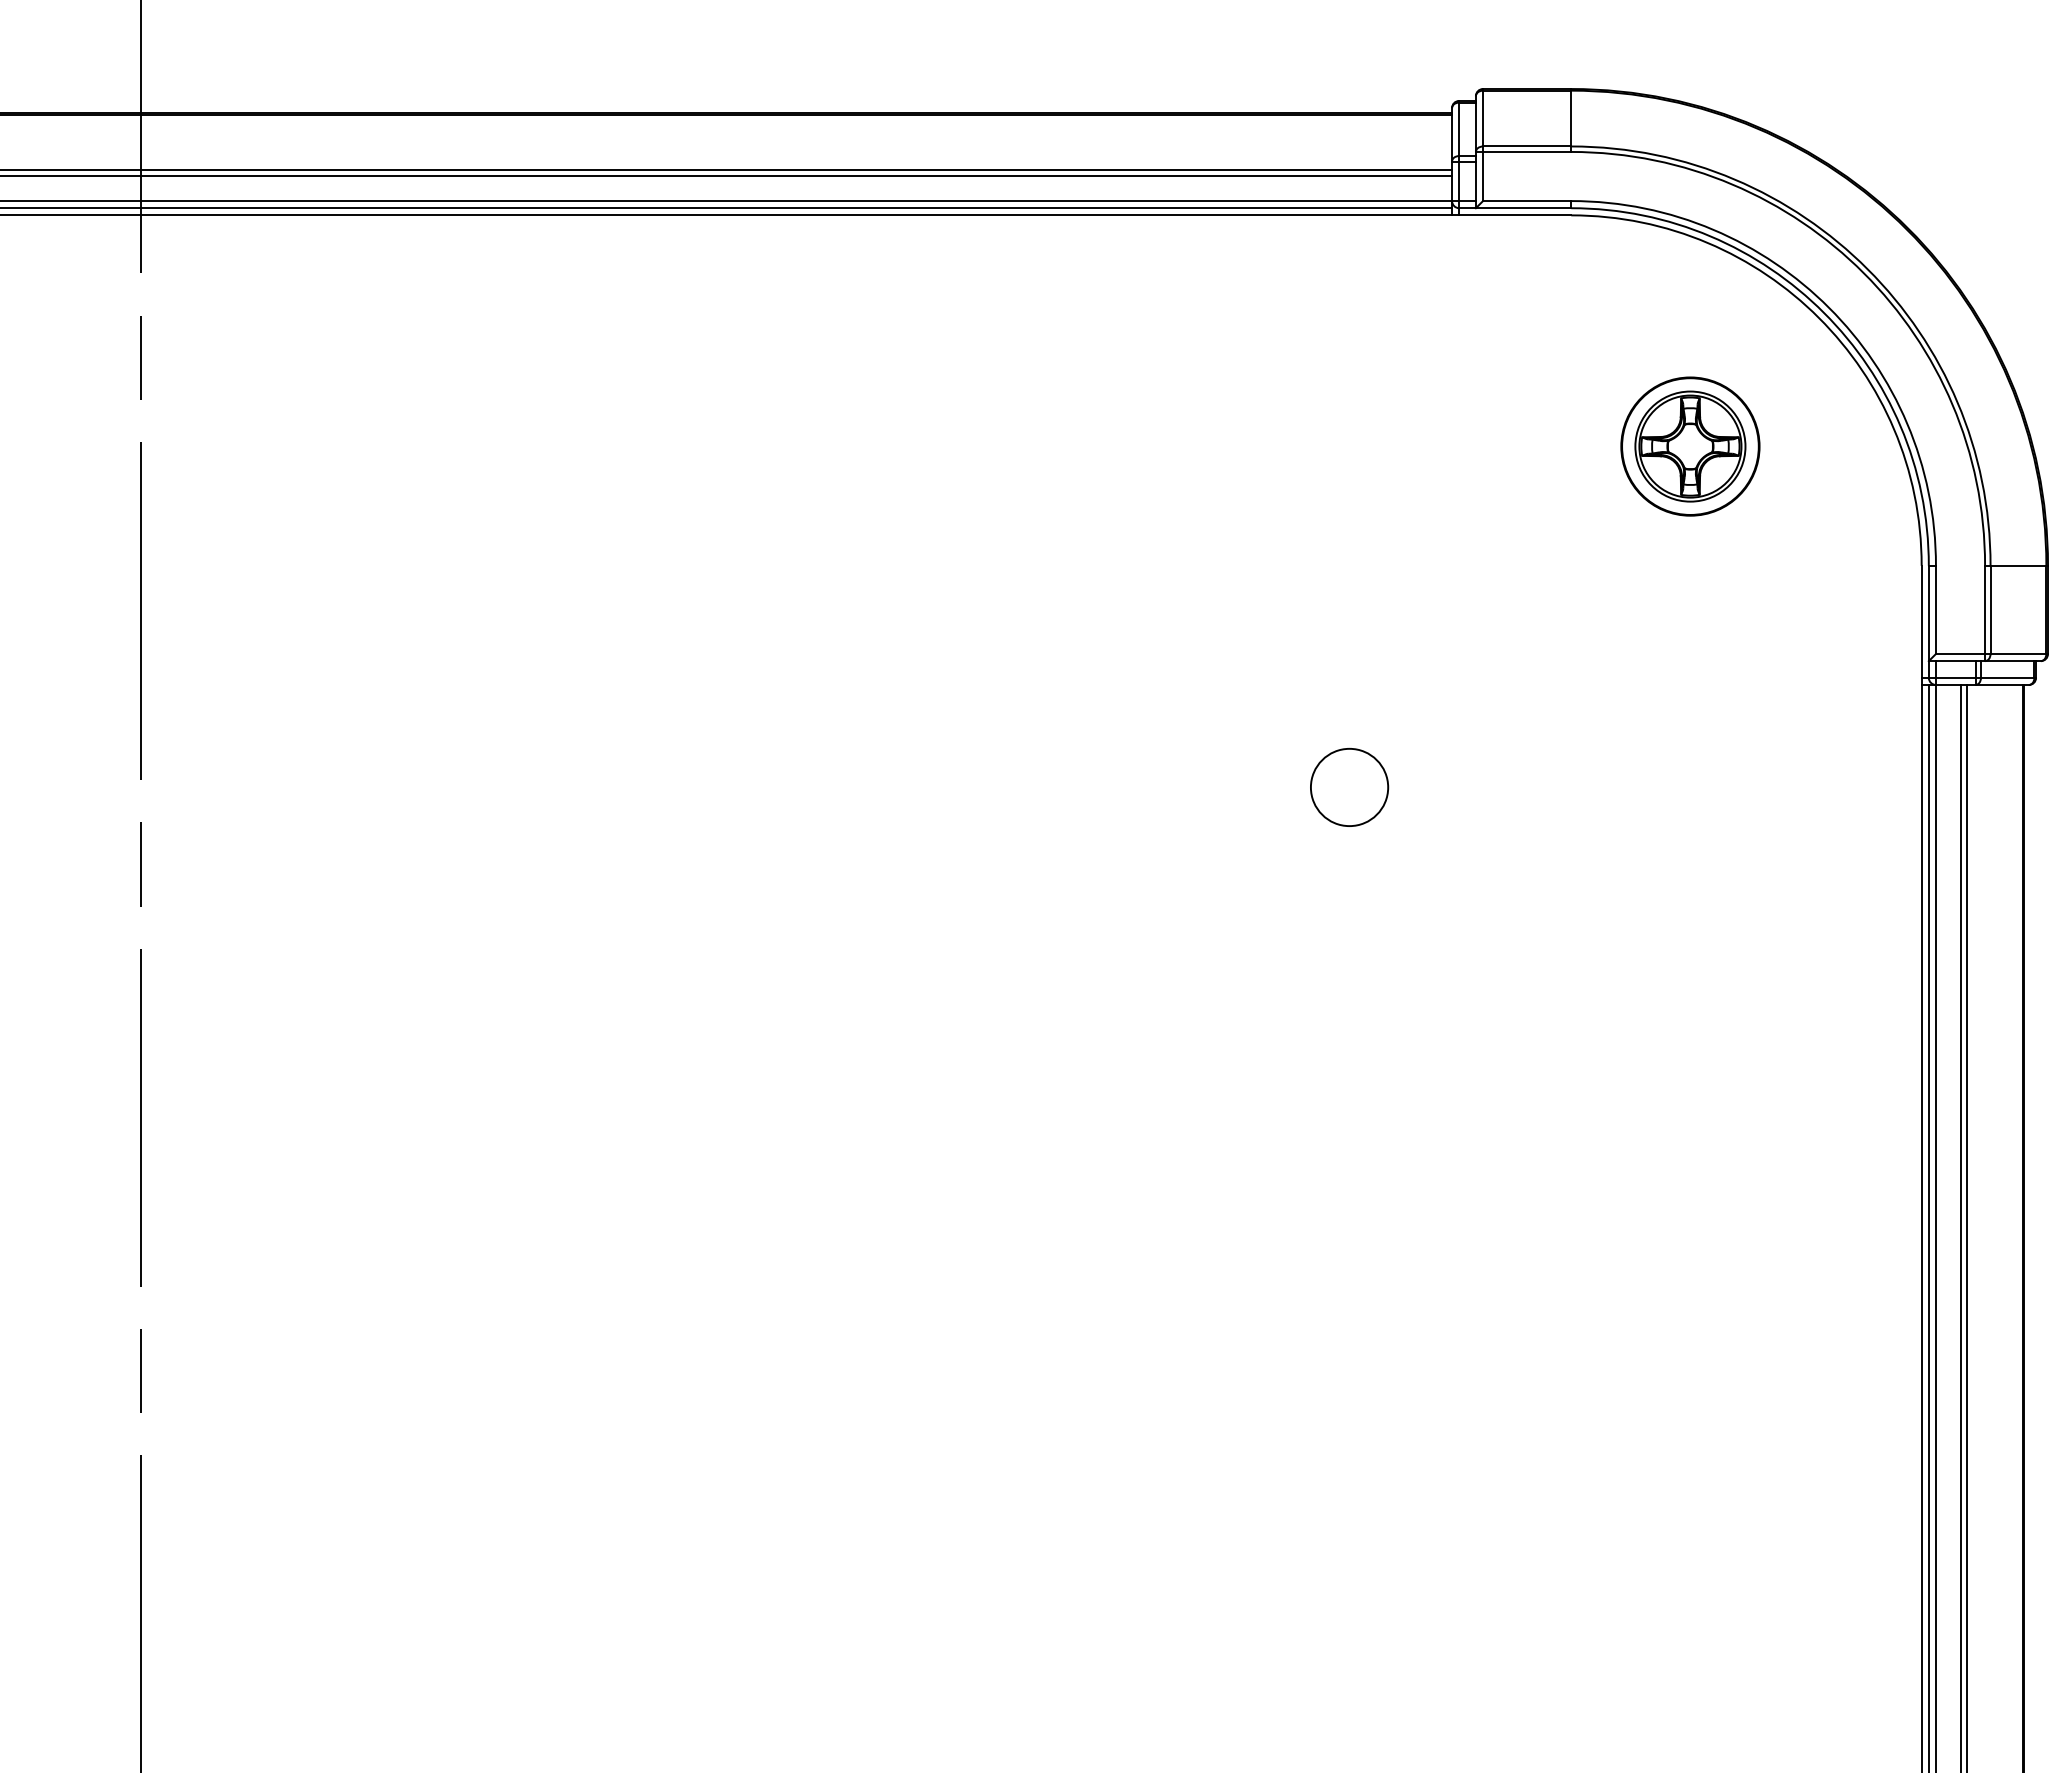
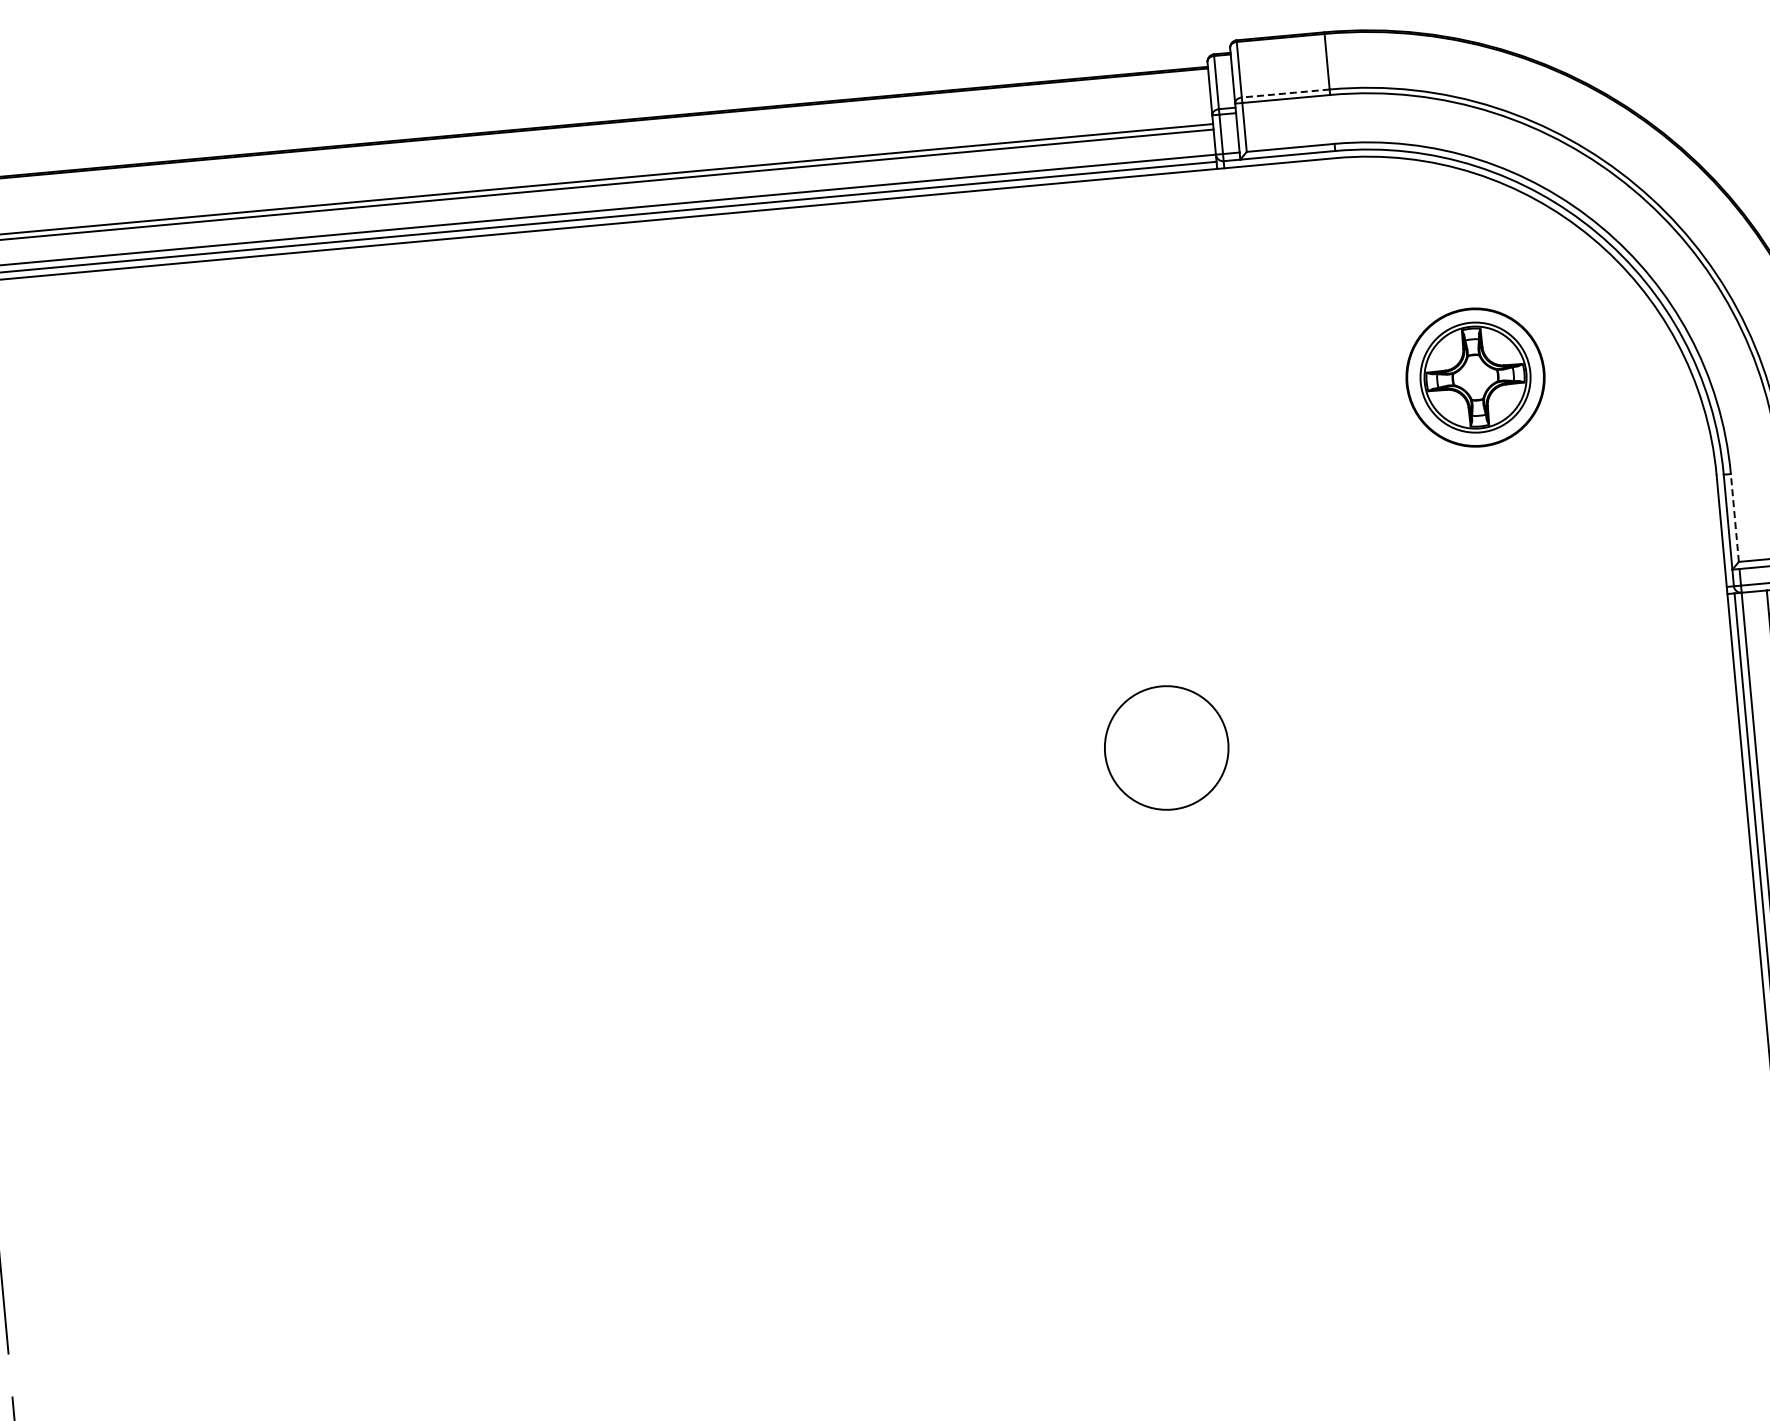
line: (1526, 146) -> (1285, 93), solid -> dashed
line: (1935, 609) -> (1734, 517), solid -> dashed
circle: (1349, 787) -> (1166, 748), size x1.6

